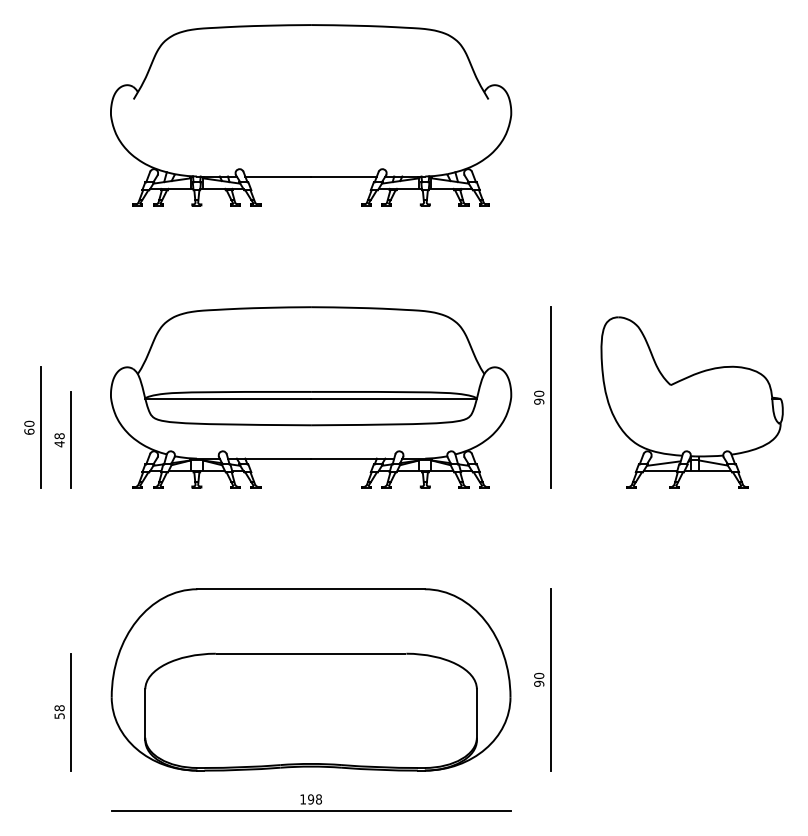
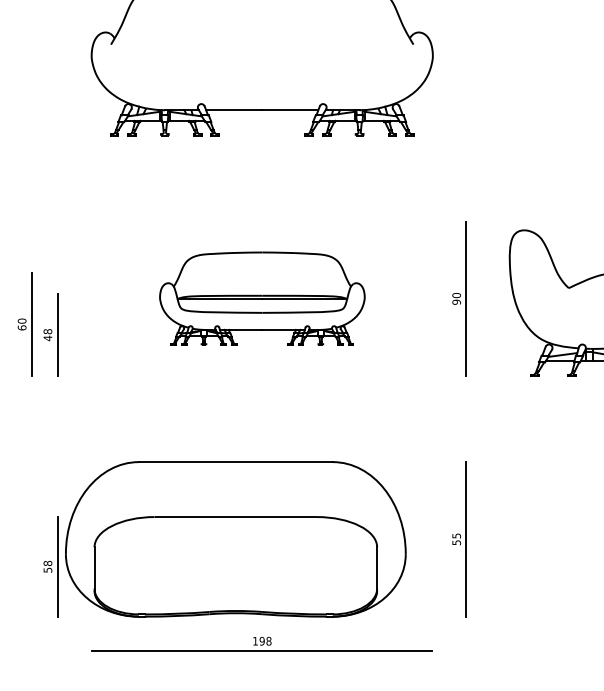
part: (311, 397) -> (262, 298), size x0.6
part: (310, 679) -> (235, 539), moved
text: (539, 679) -> (456, 539), 90 -> 55

